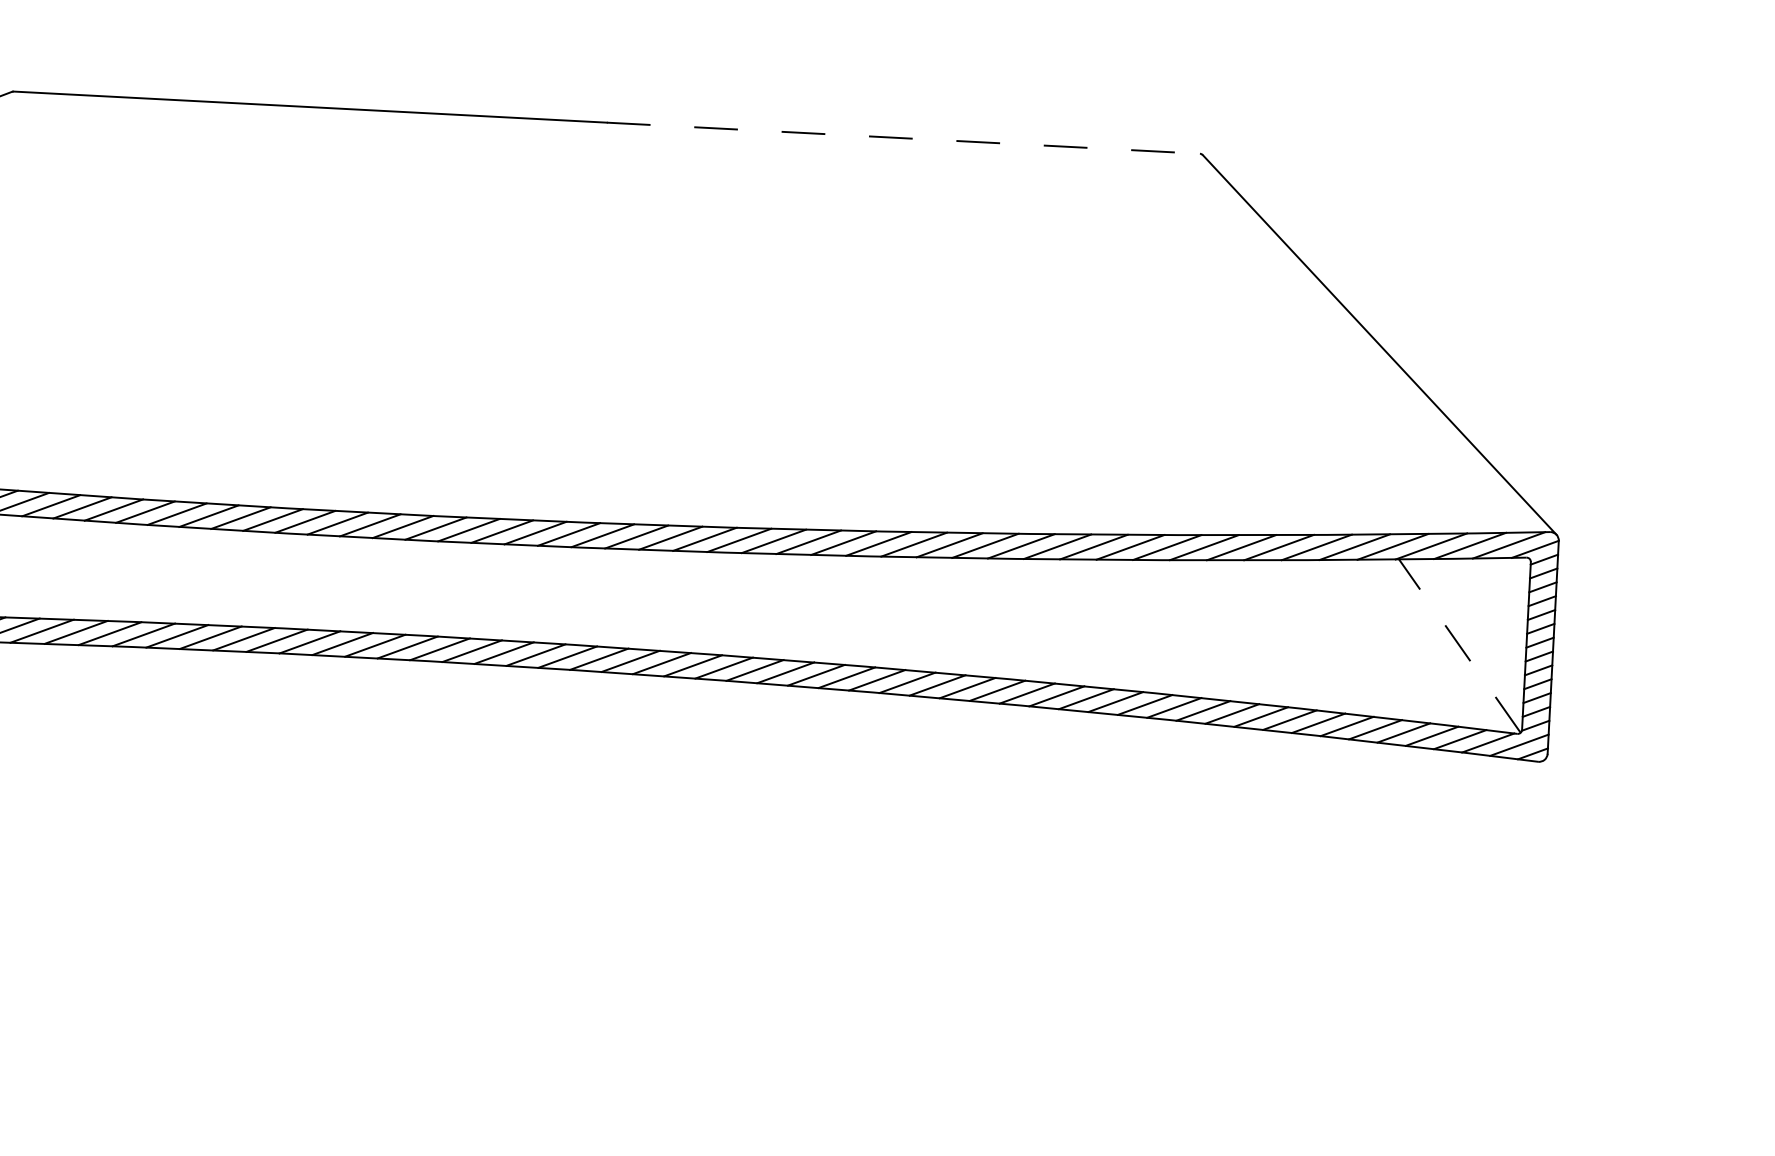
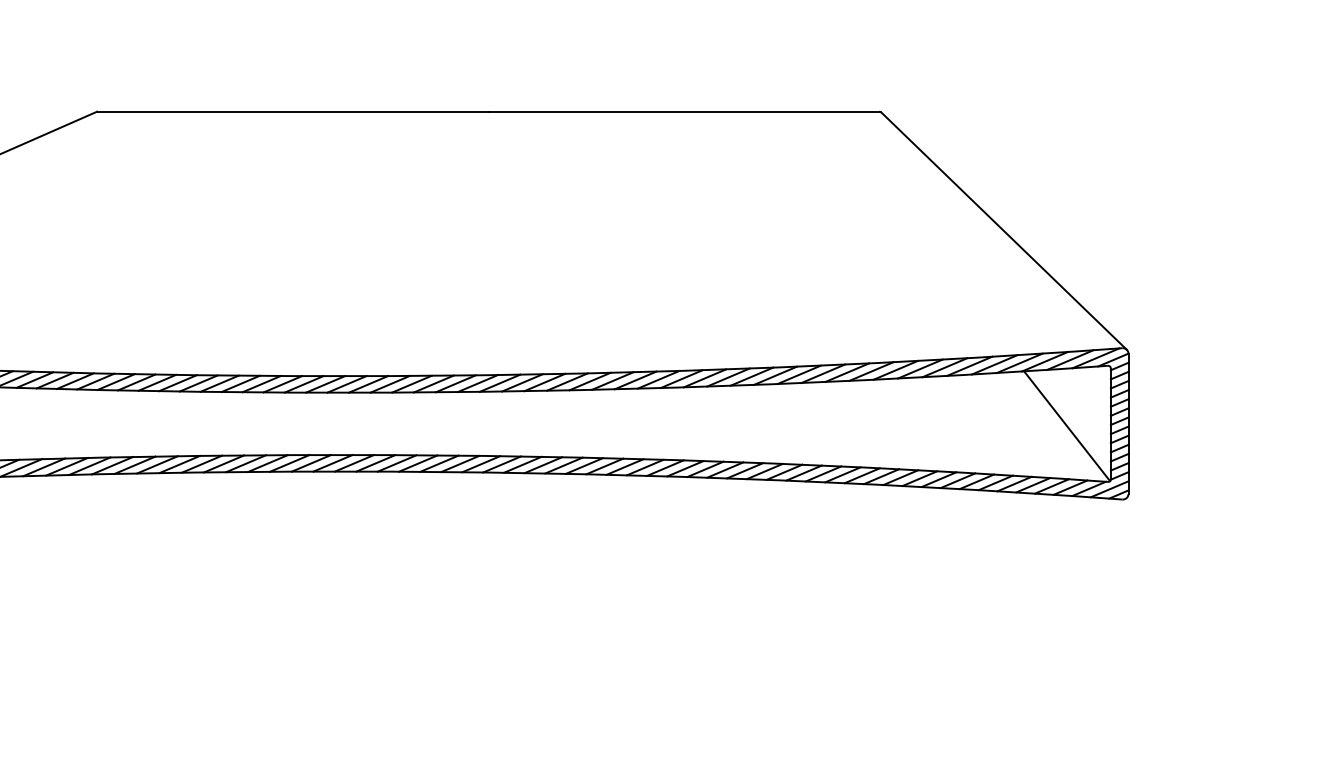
line: (904, 138) -> (684, 111), dashed -> solid
line: (1460, 646) -> (1067, 426), dashed -> solid

